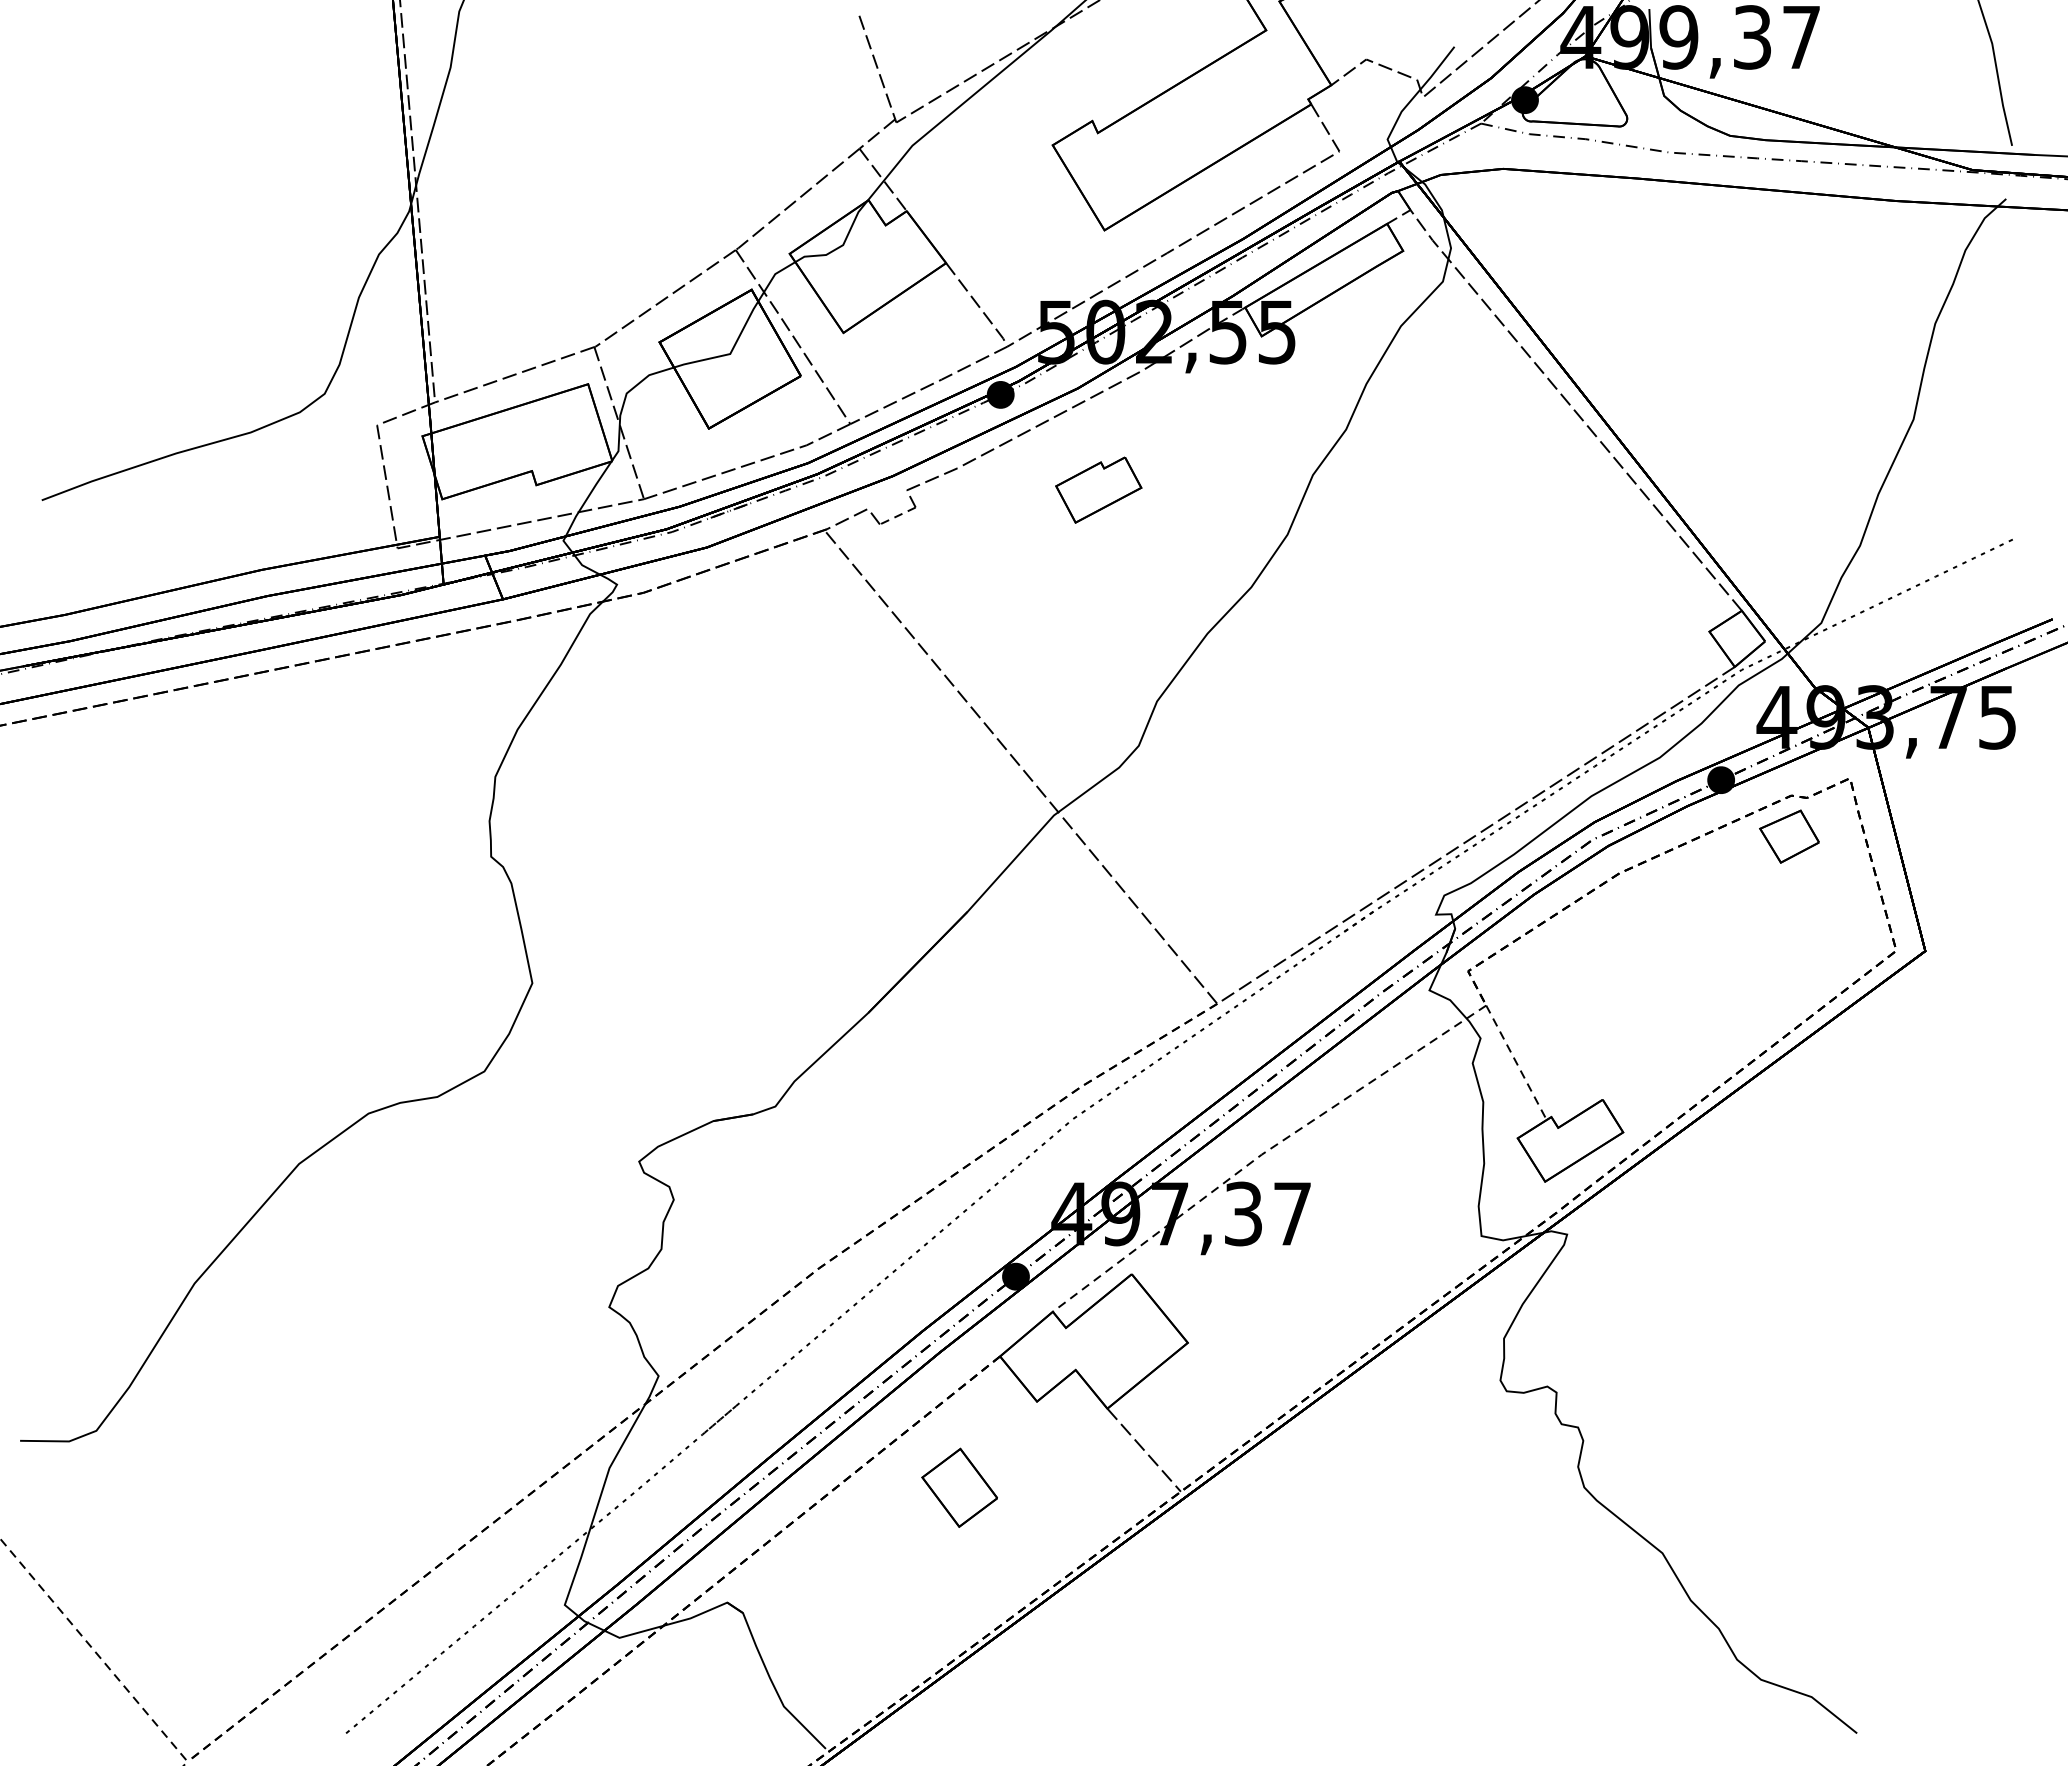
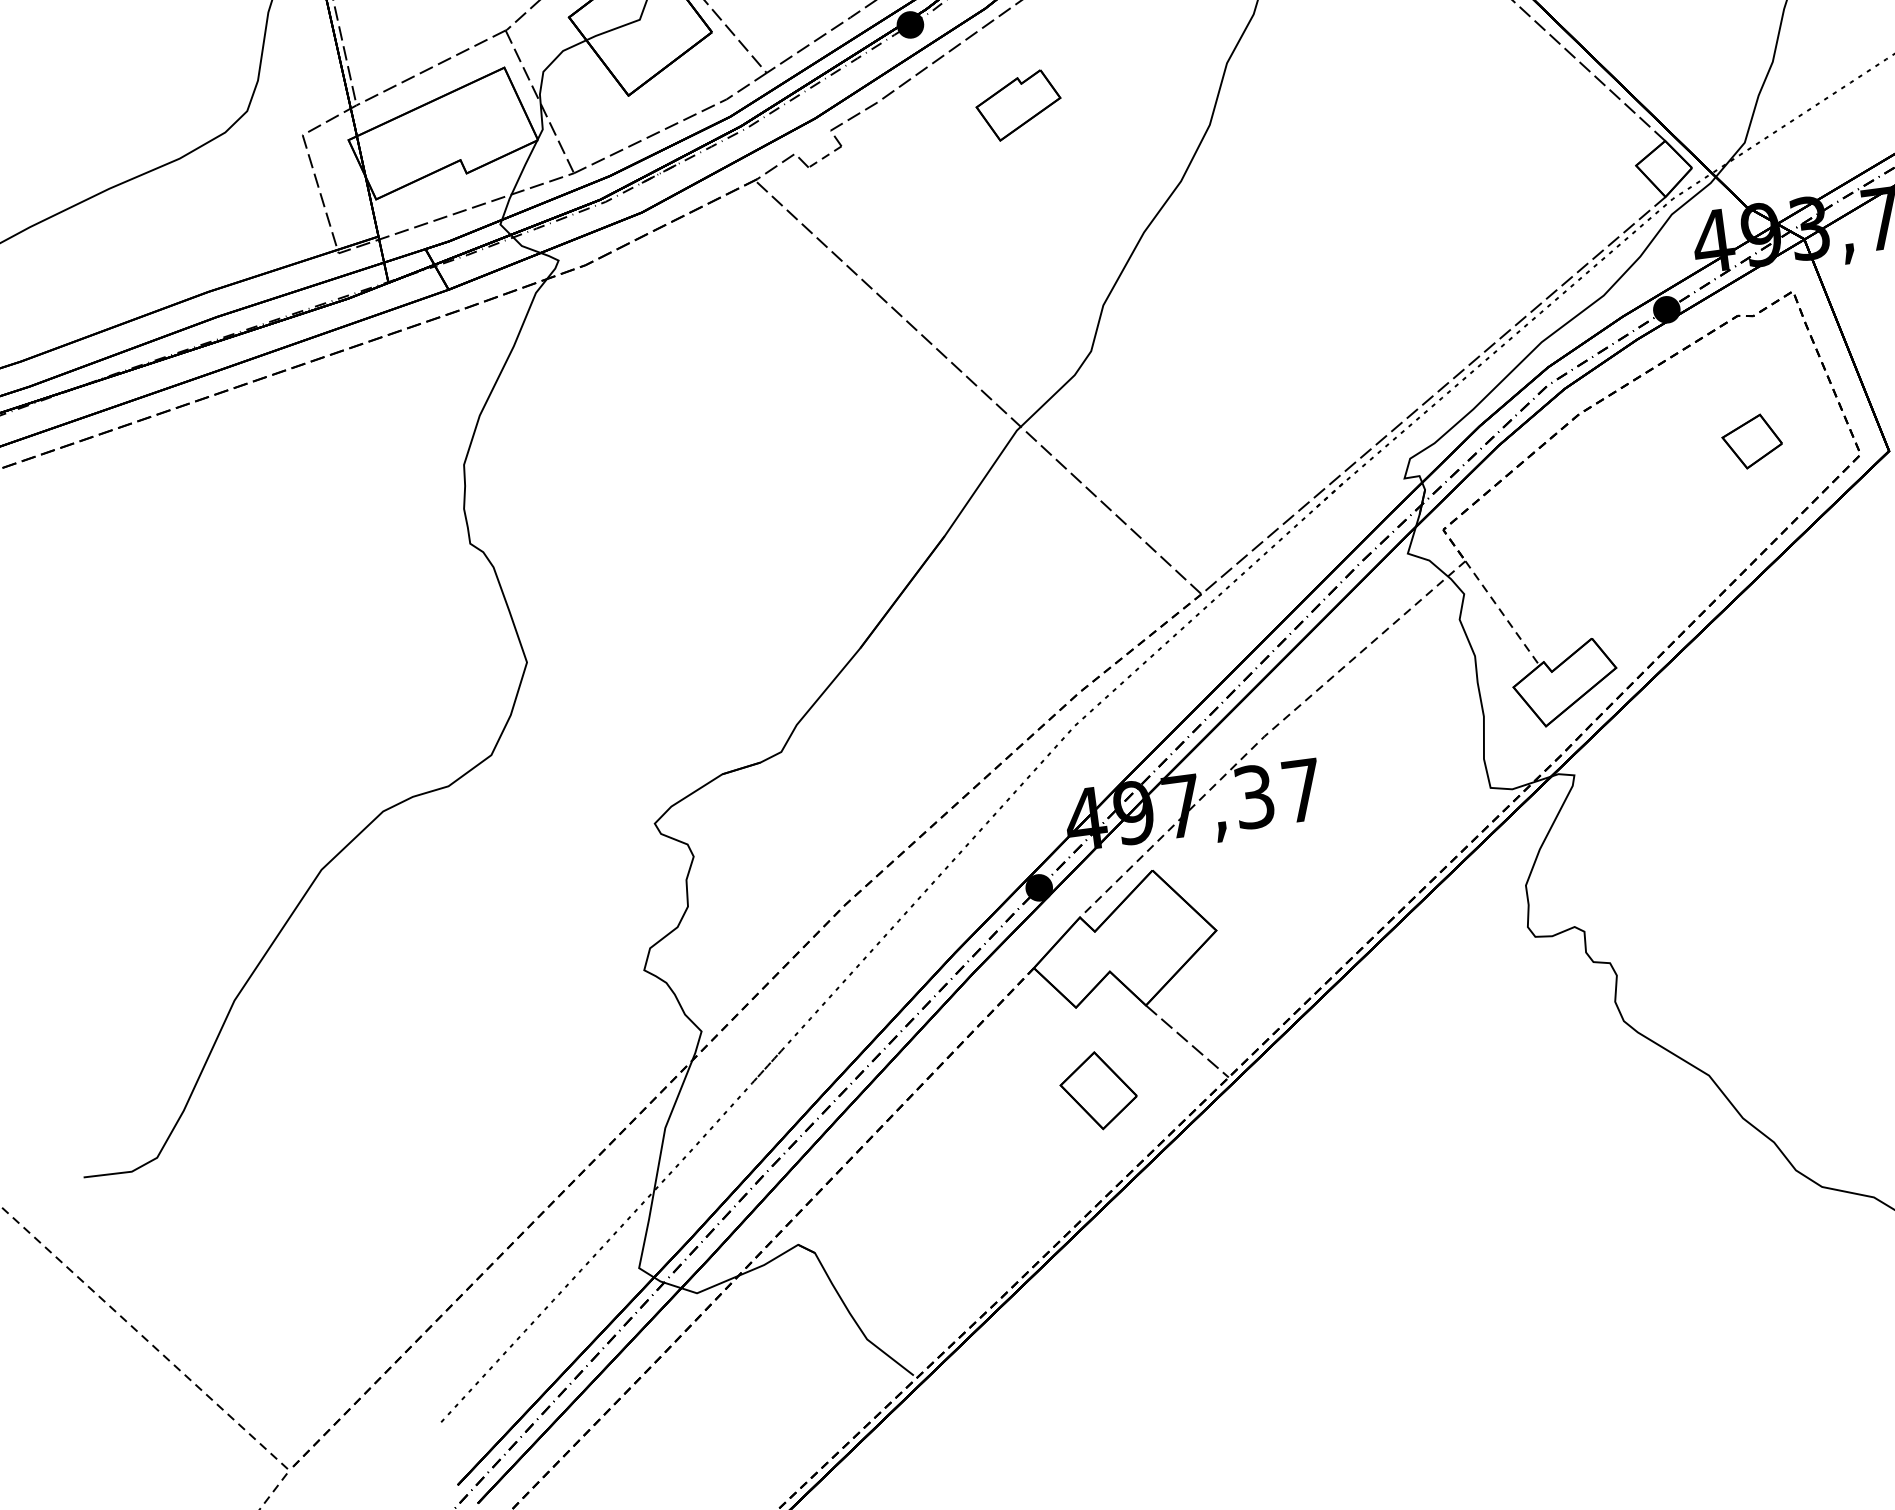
part: (1789, 836) -> (1752, 441), moved
part: (959, 1487) -> (1098, 1090), moved

